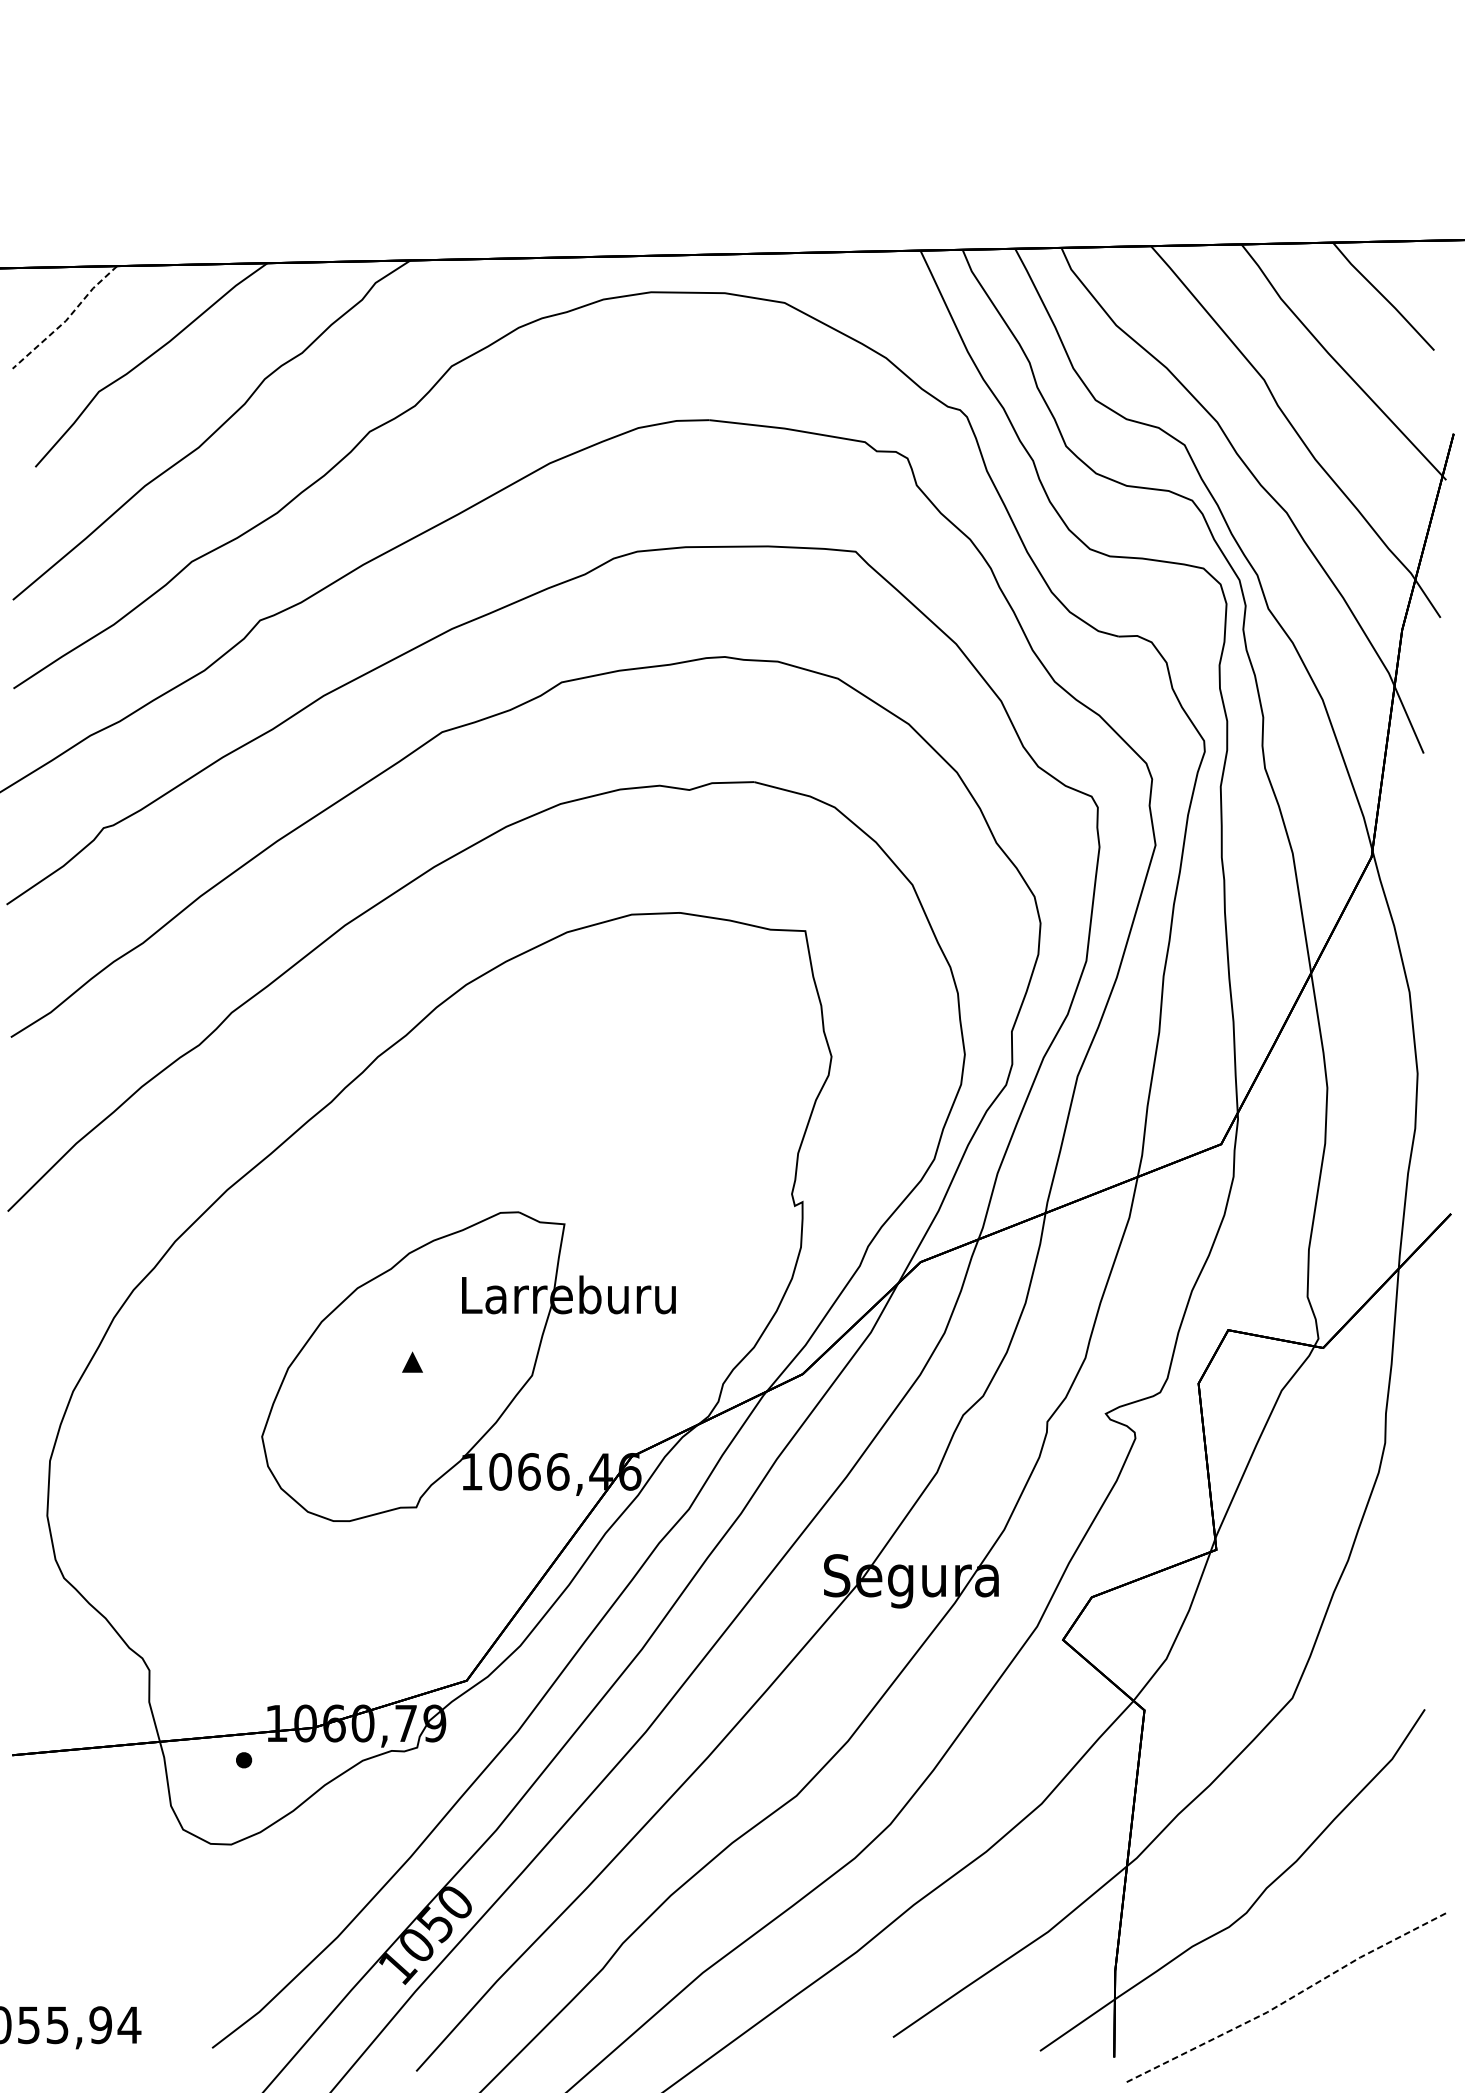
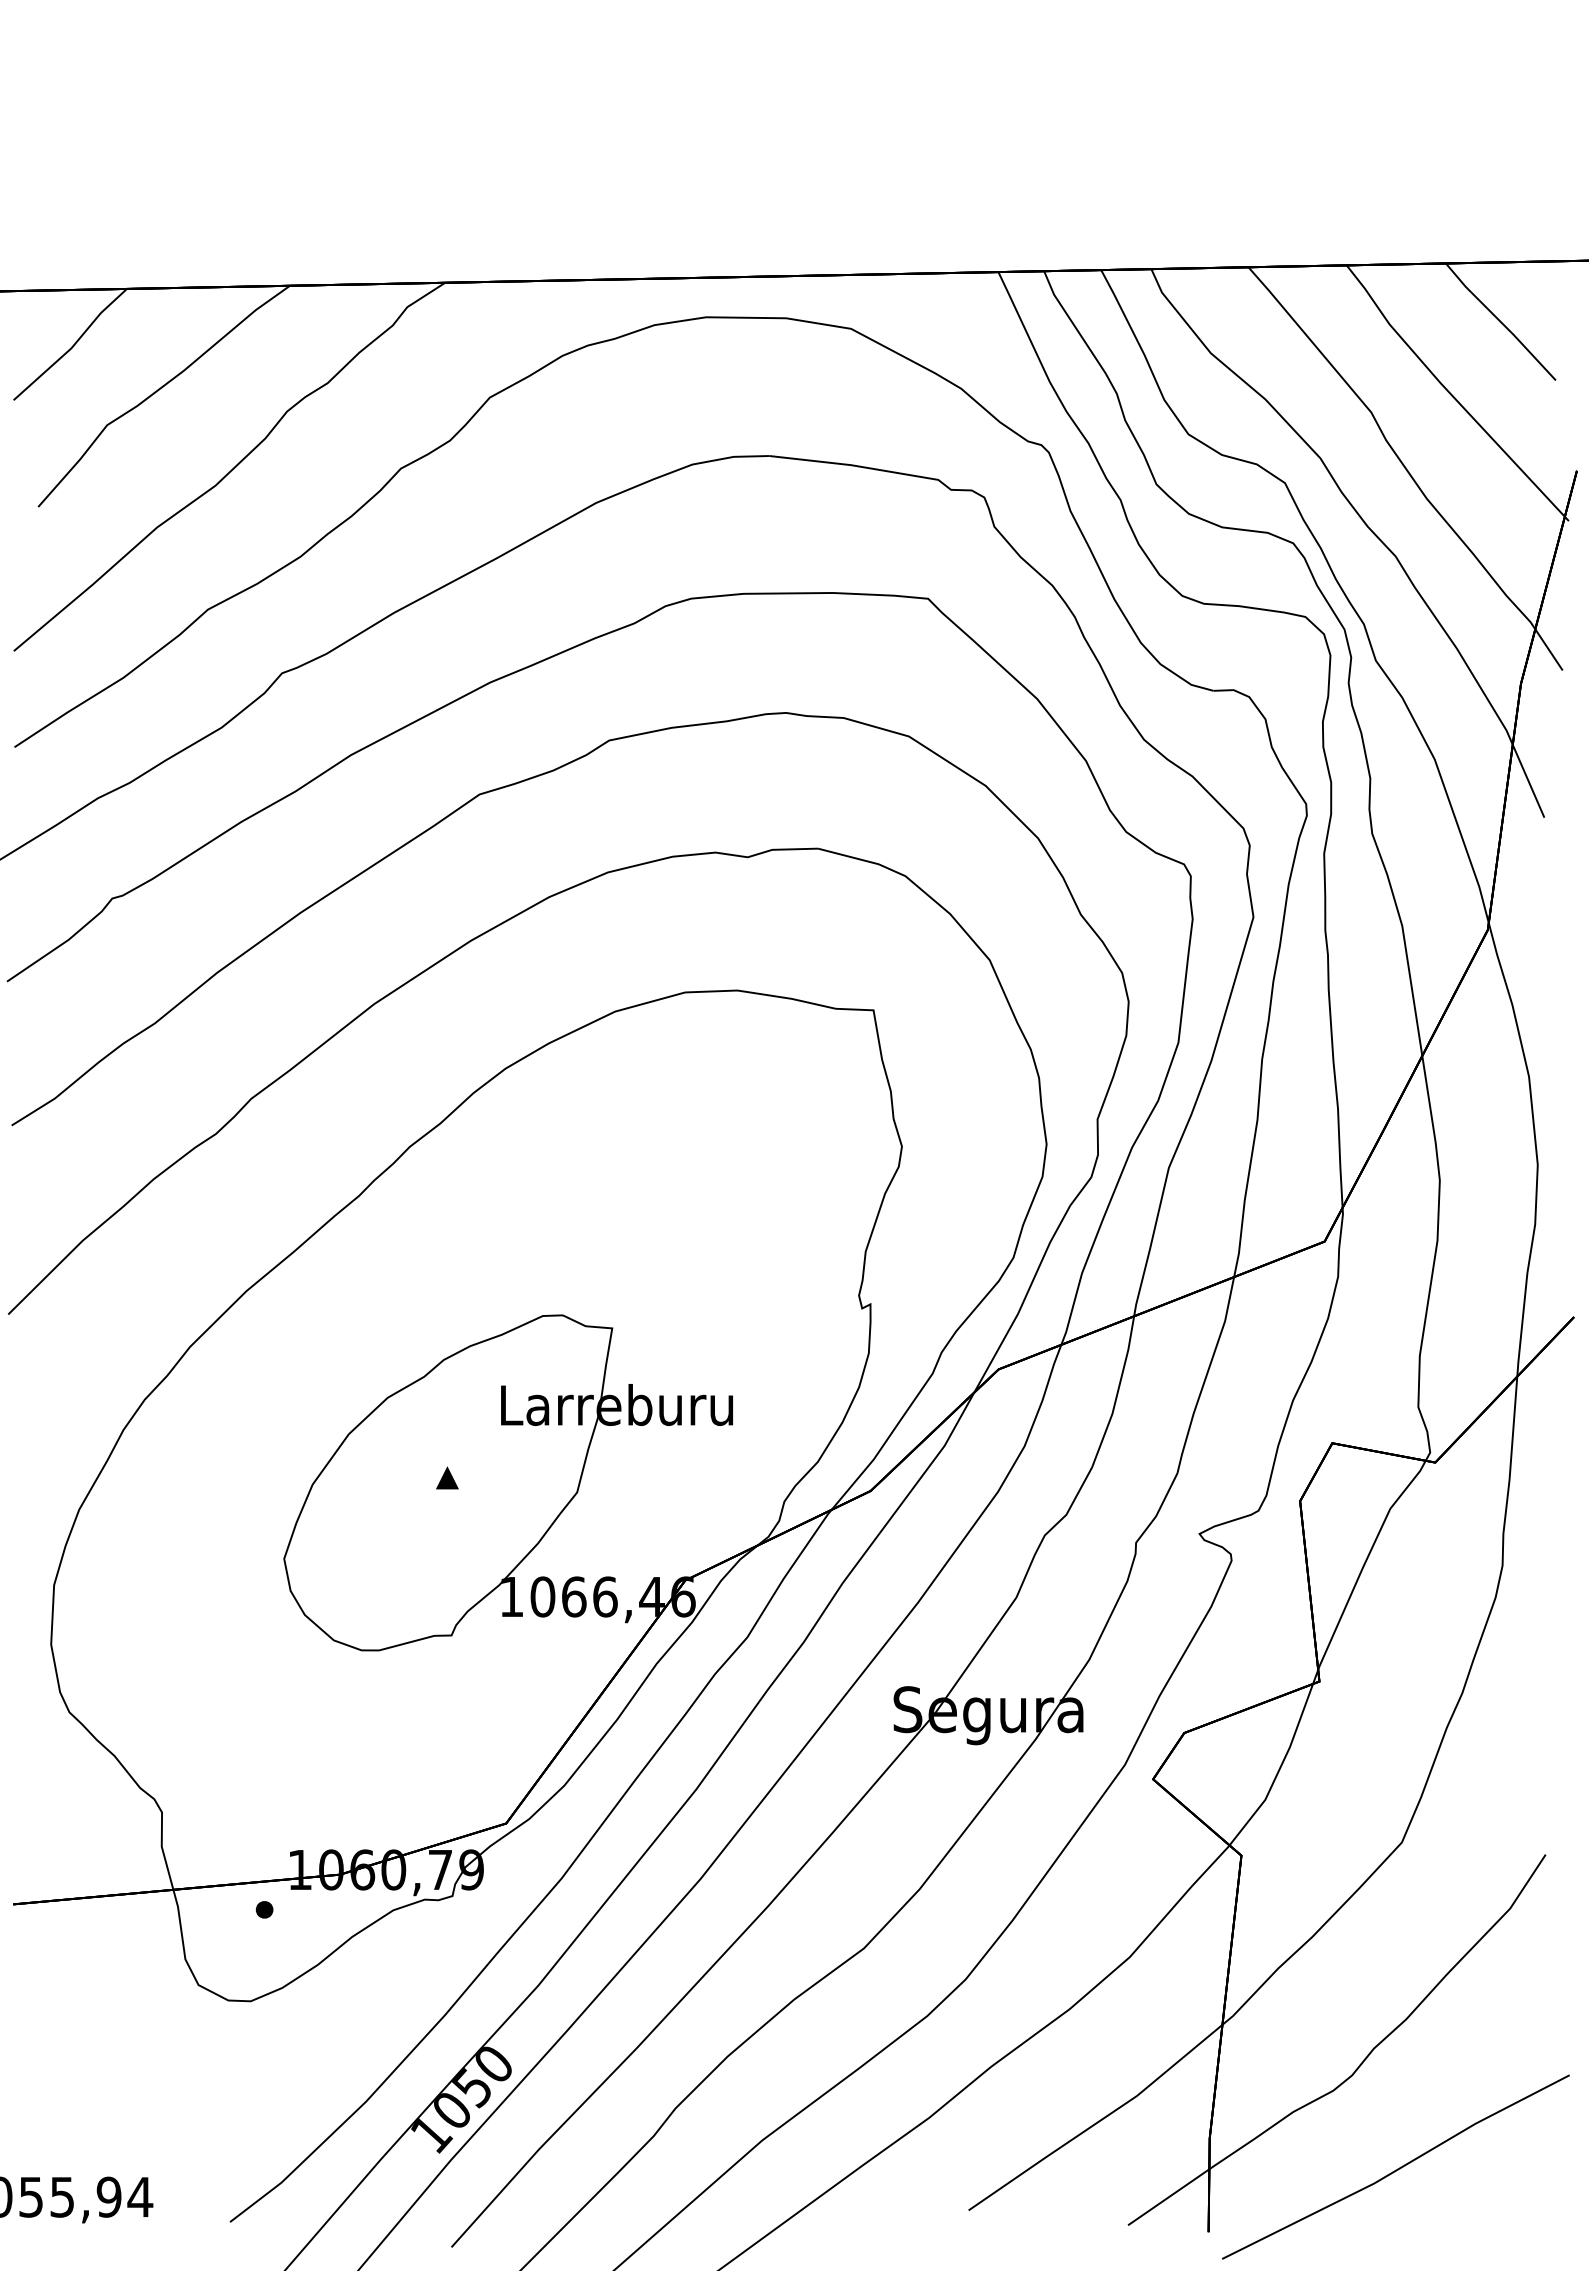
line: (66, 319) -> (72, 346), dashed -> solid
line: (1289, 1999) -> (1398, 2169), dashed -> solid

